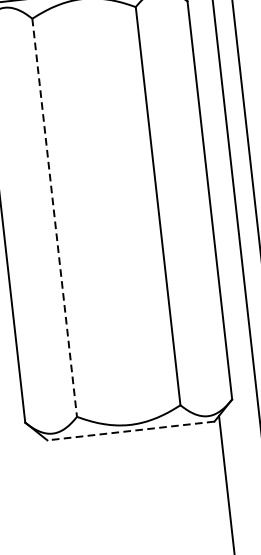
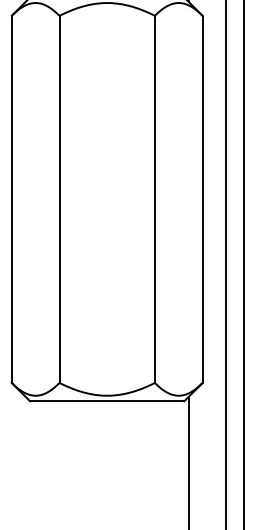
line: (54, 217) -> (59, 199), dashed -> solid
line: (130, 431) -> (106, 401), dashed -> solid

